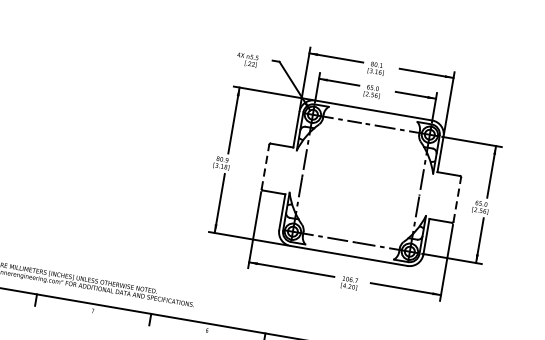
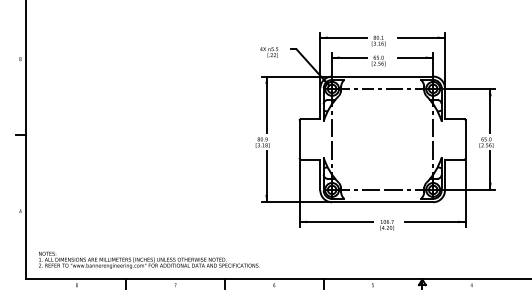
line: (265, 165) -> (299, 138), dashed -> solid
line: (457, 198) -> (465, 138), dashed -> solid

